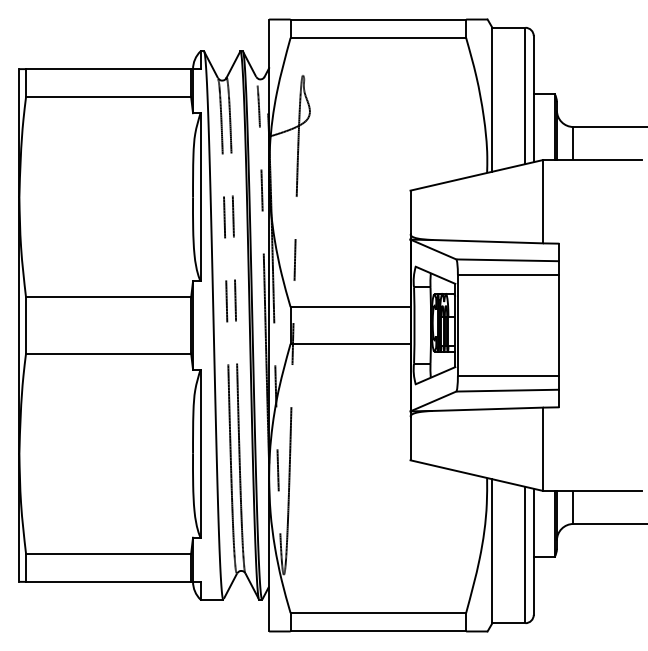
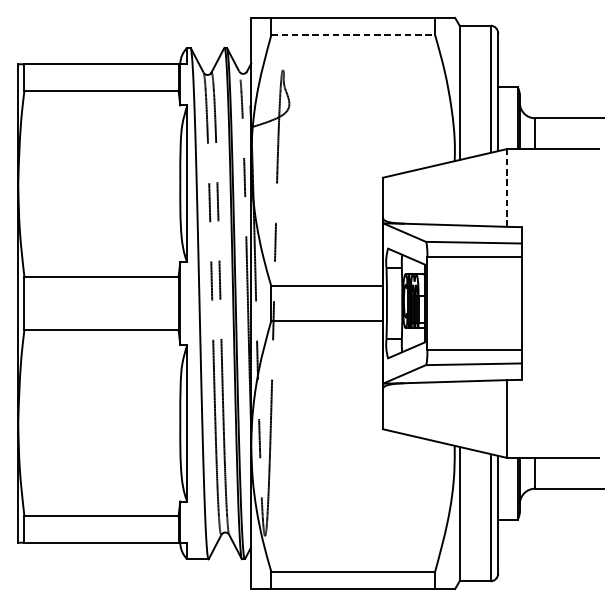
line: (378, 37) -> (353, 34), solid -> dashed
line: (542, 201) -> (506, 187), solid -> dashed

